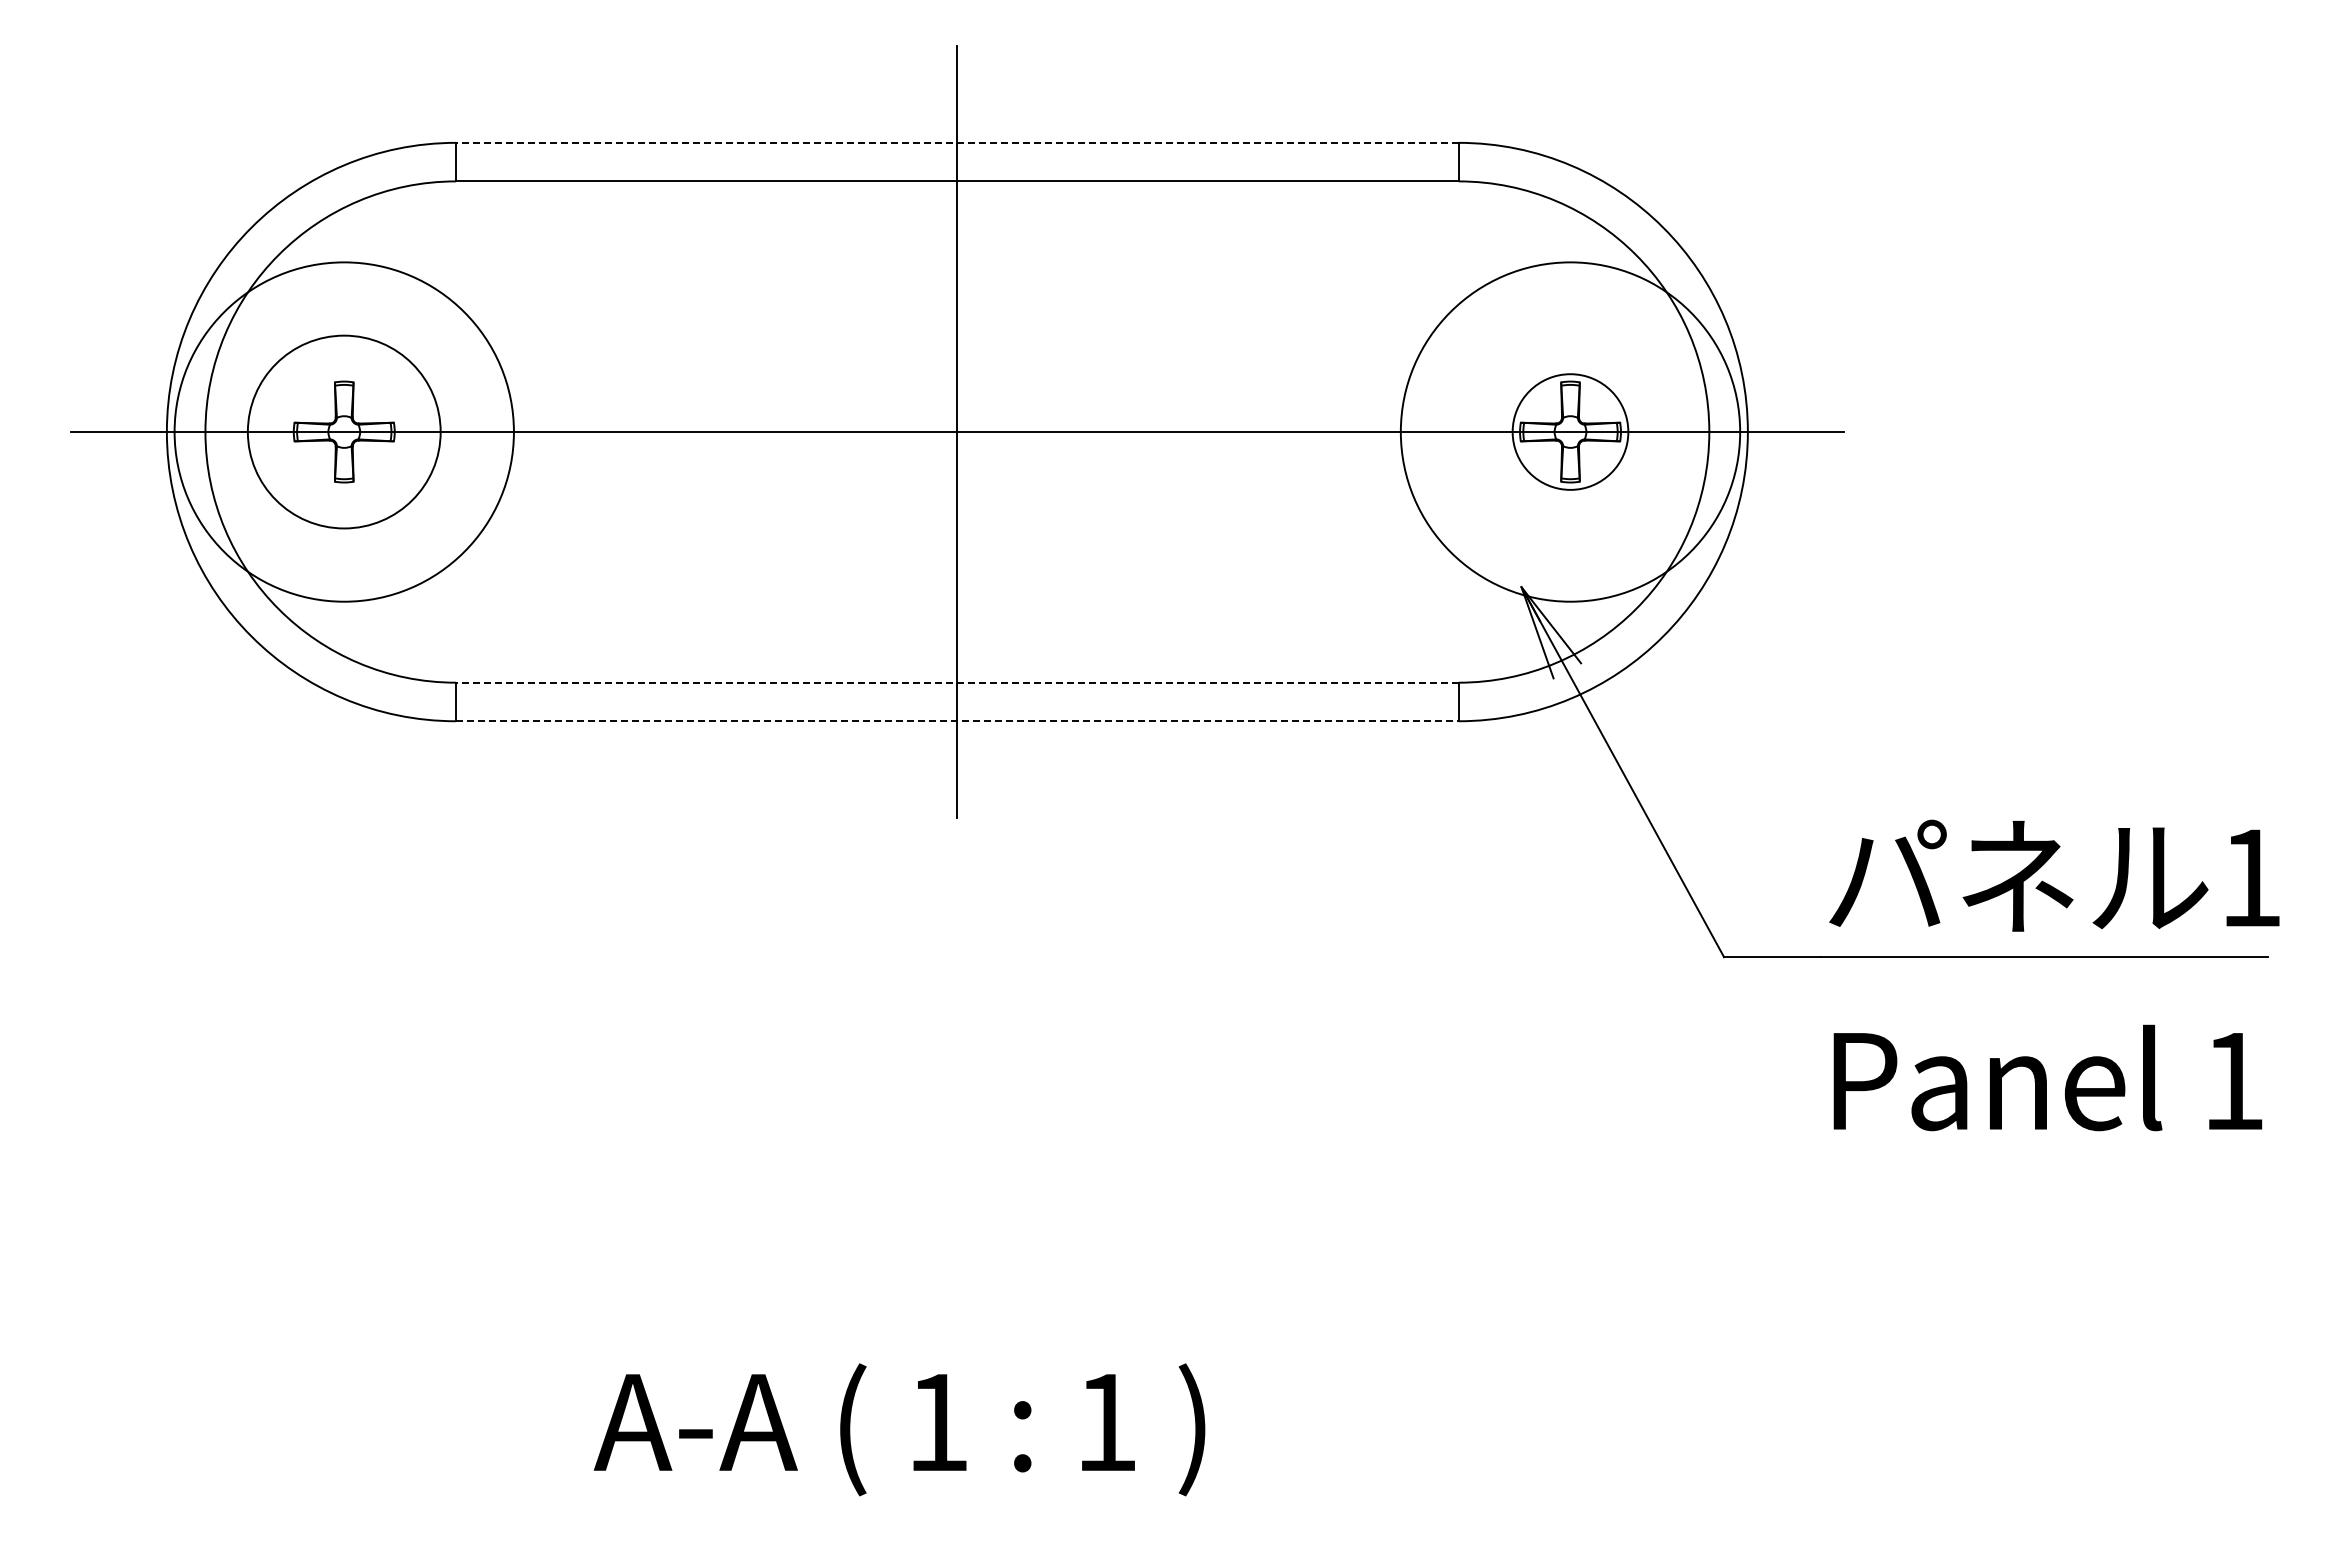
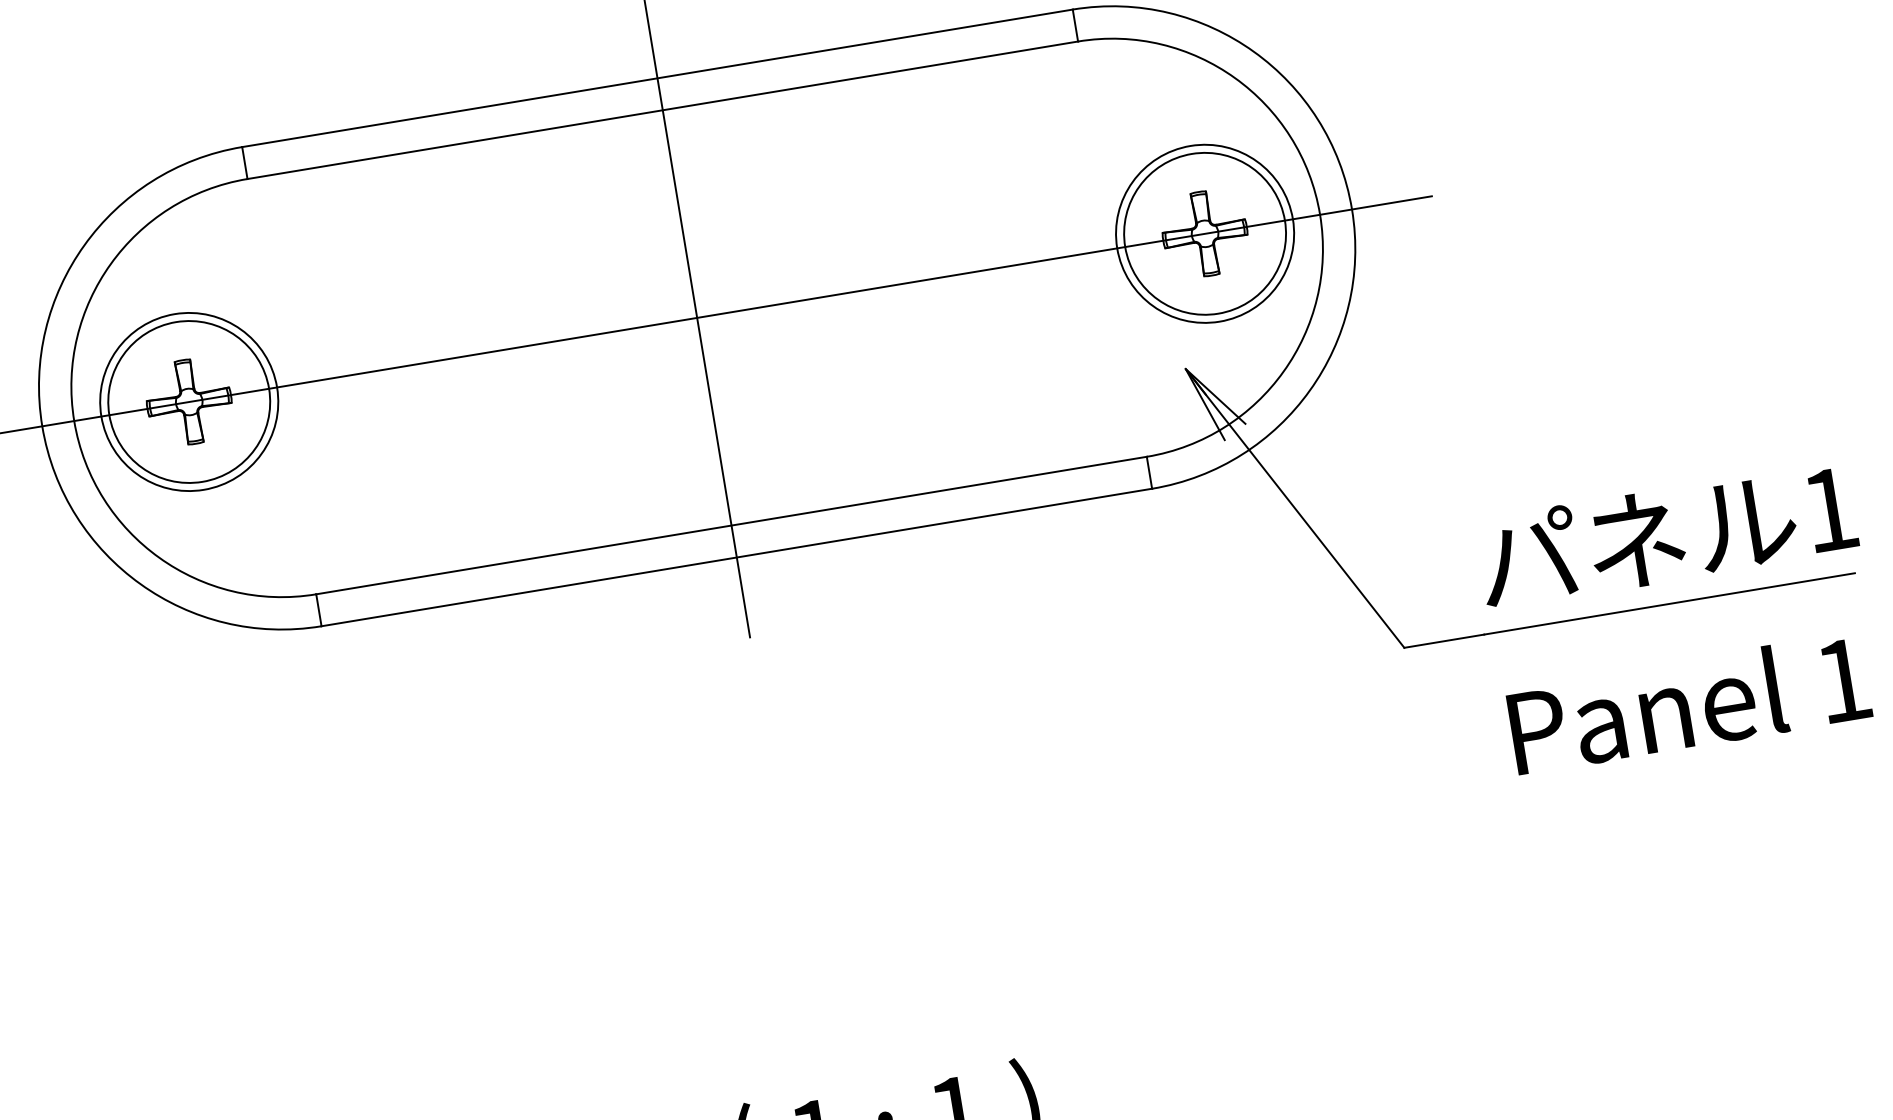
line: (956, 142) -> (656, 78), dashed -> solid
circle: (1570, 431) -> (1205, 233), size x1.67
circle: (344, 432) -> (189, 402), size x0.62
circle: (1570, 432) -> (1205, 234), size x0.62
line: (956, 682) -> (730, 525), dashed -> solid
line: (957, 721) -> (736, 557), dashed -> solid

